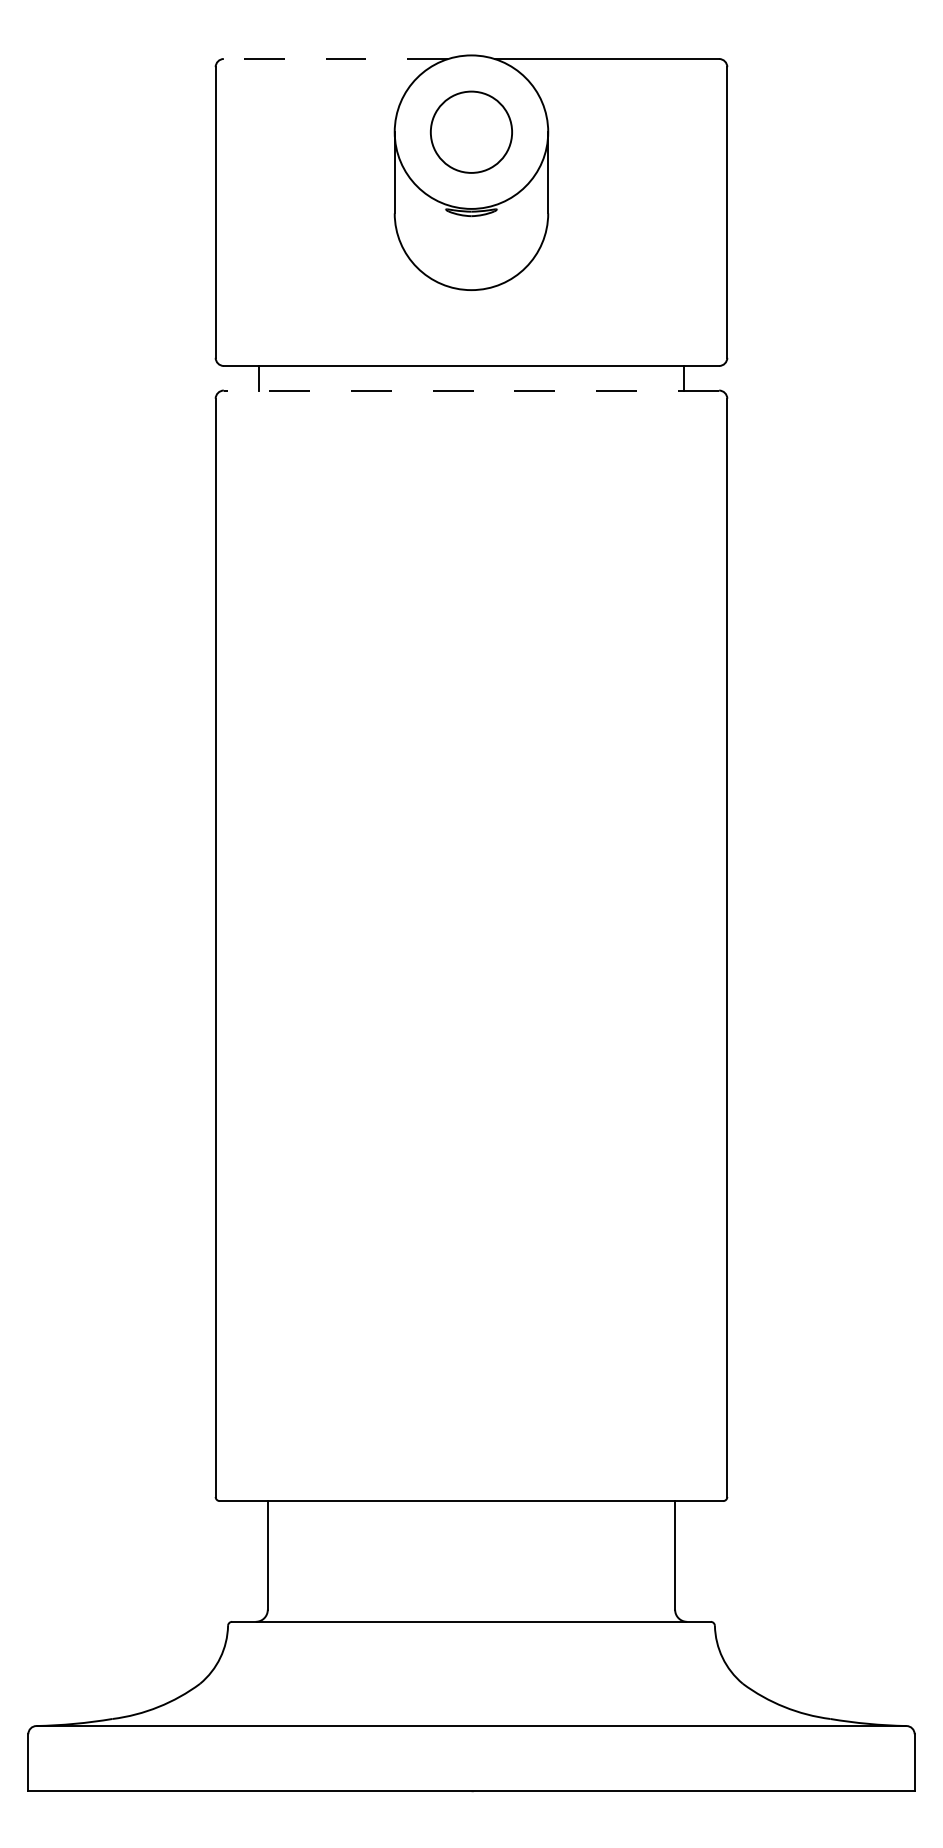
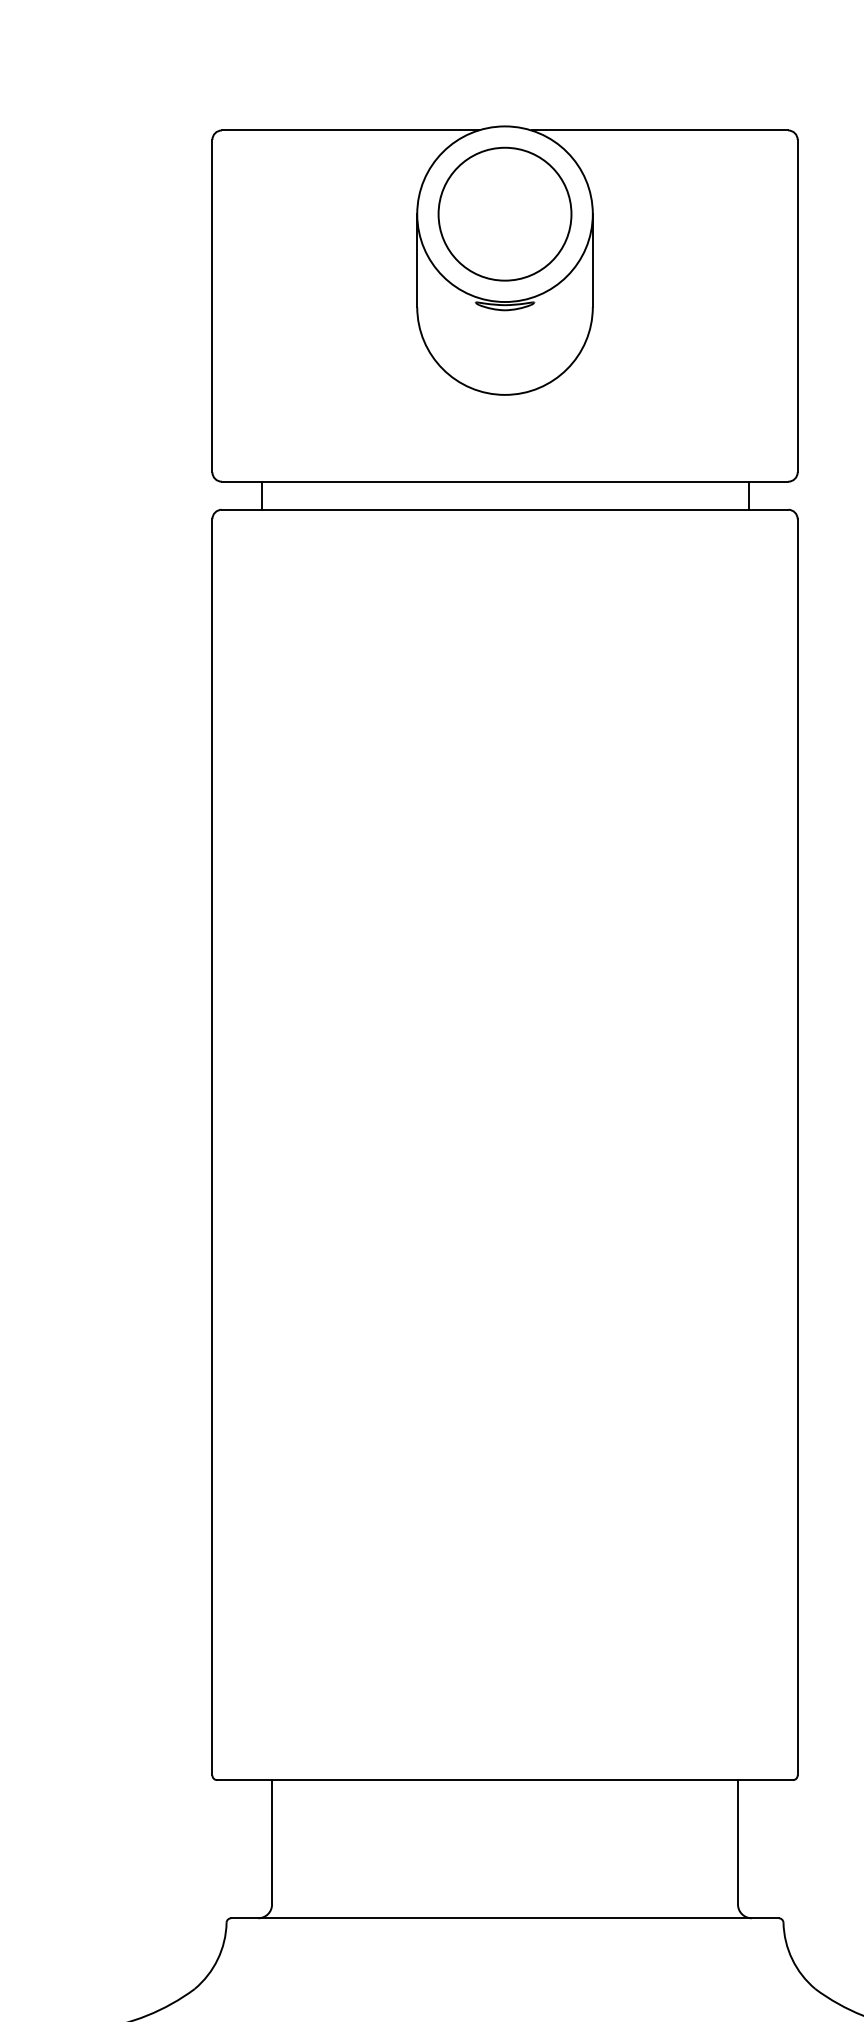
line: (335, 58) -> (349, 129), dashed -> solid
circle: (471, 132) -> (505, 214), size x1.43
line: (471, 390) -> (505, 509), dashed -> solid

